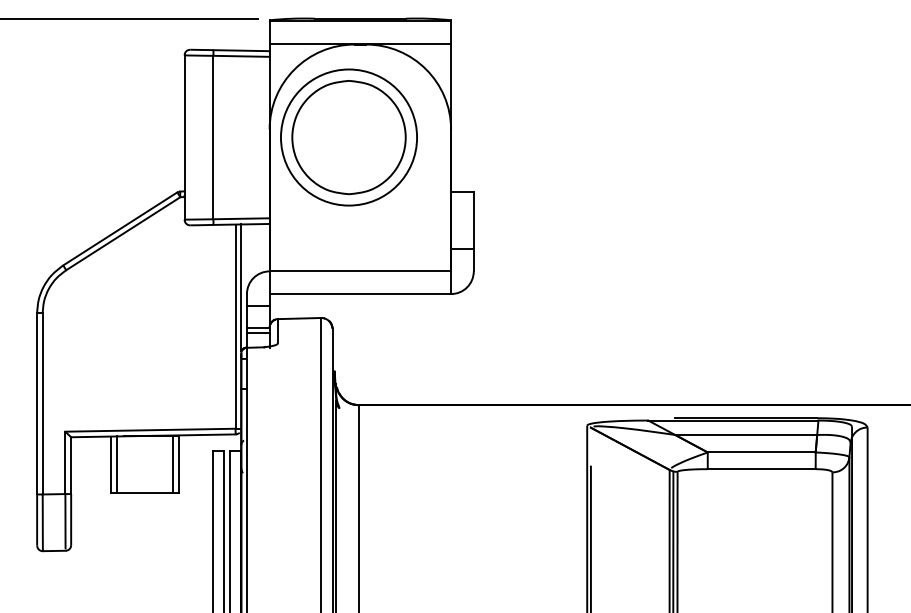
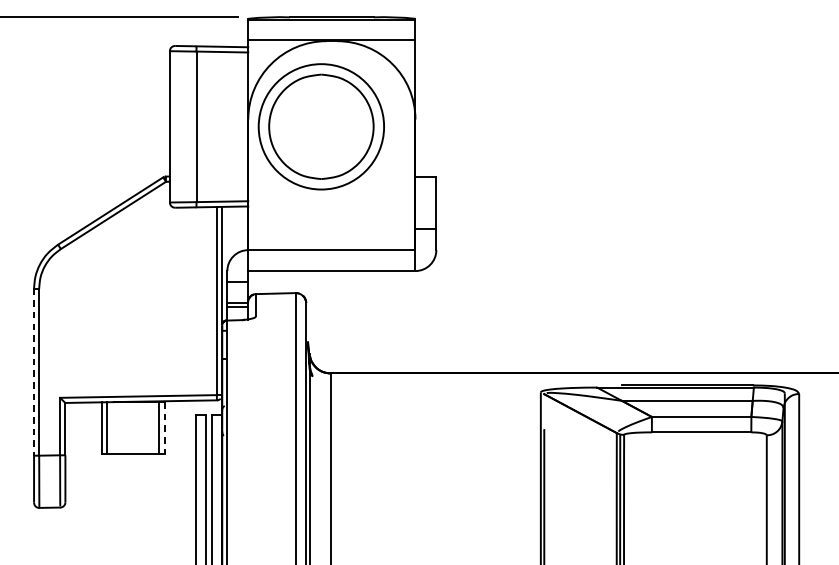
line: (37, 403) -> (34, 371), solid -> dashed
line: (178, 465) -> (164, 428), solid -> dashed

